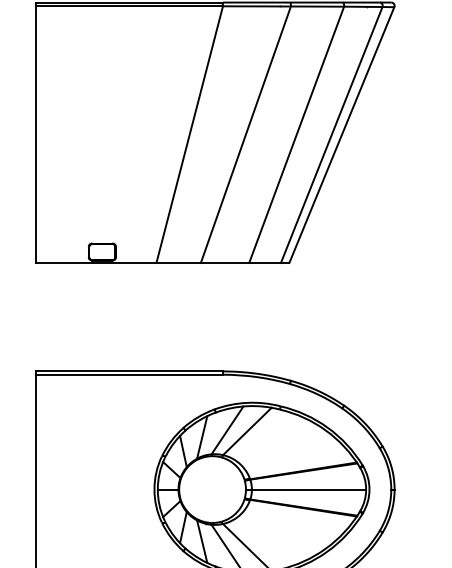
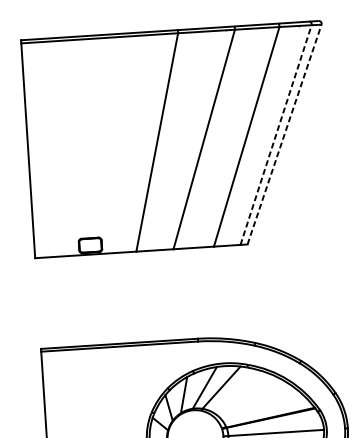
line: (342, 134) -> (285, 134), solid -> dashed
line: (331, 135) -> (275, 135), solid -> dashed

